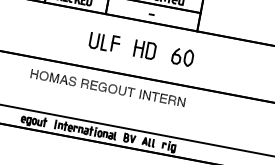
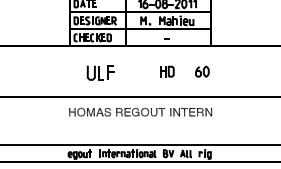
part: (104, 41) -> (100, 72), moved
part: (145, 49) -> (167, 71), size x0.7
part: (183, 56) -> (202, 71), size x0.7

